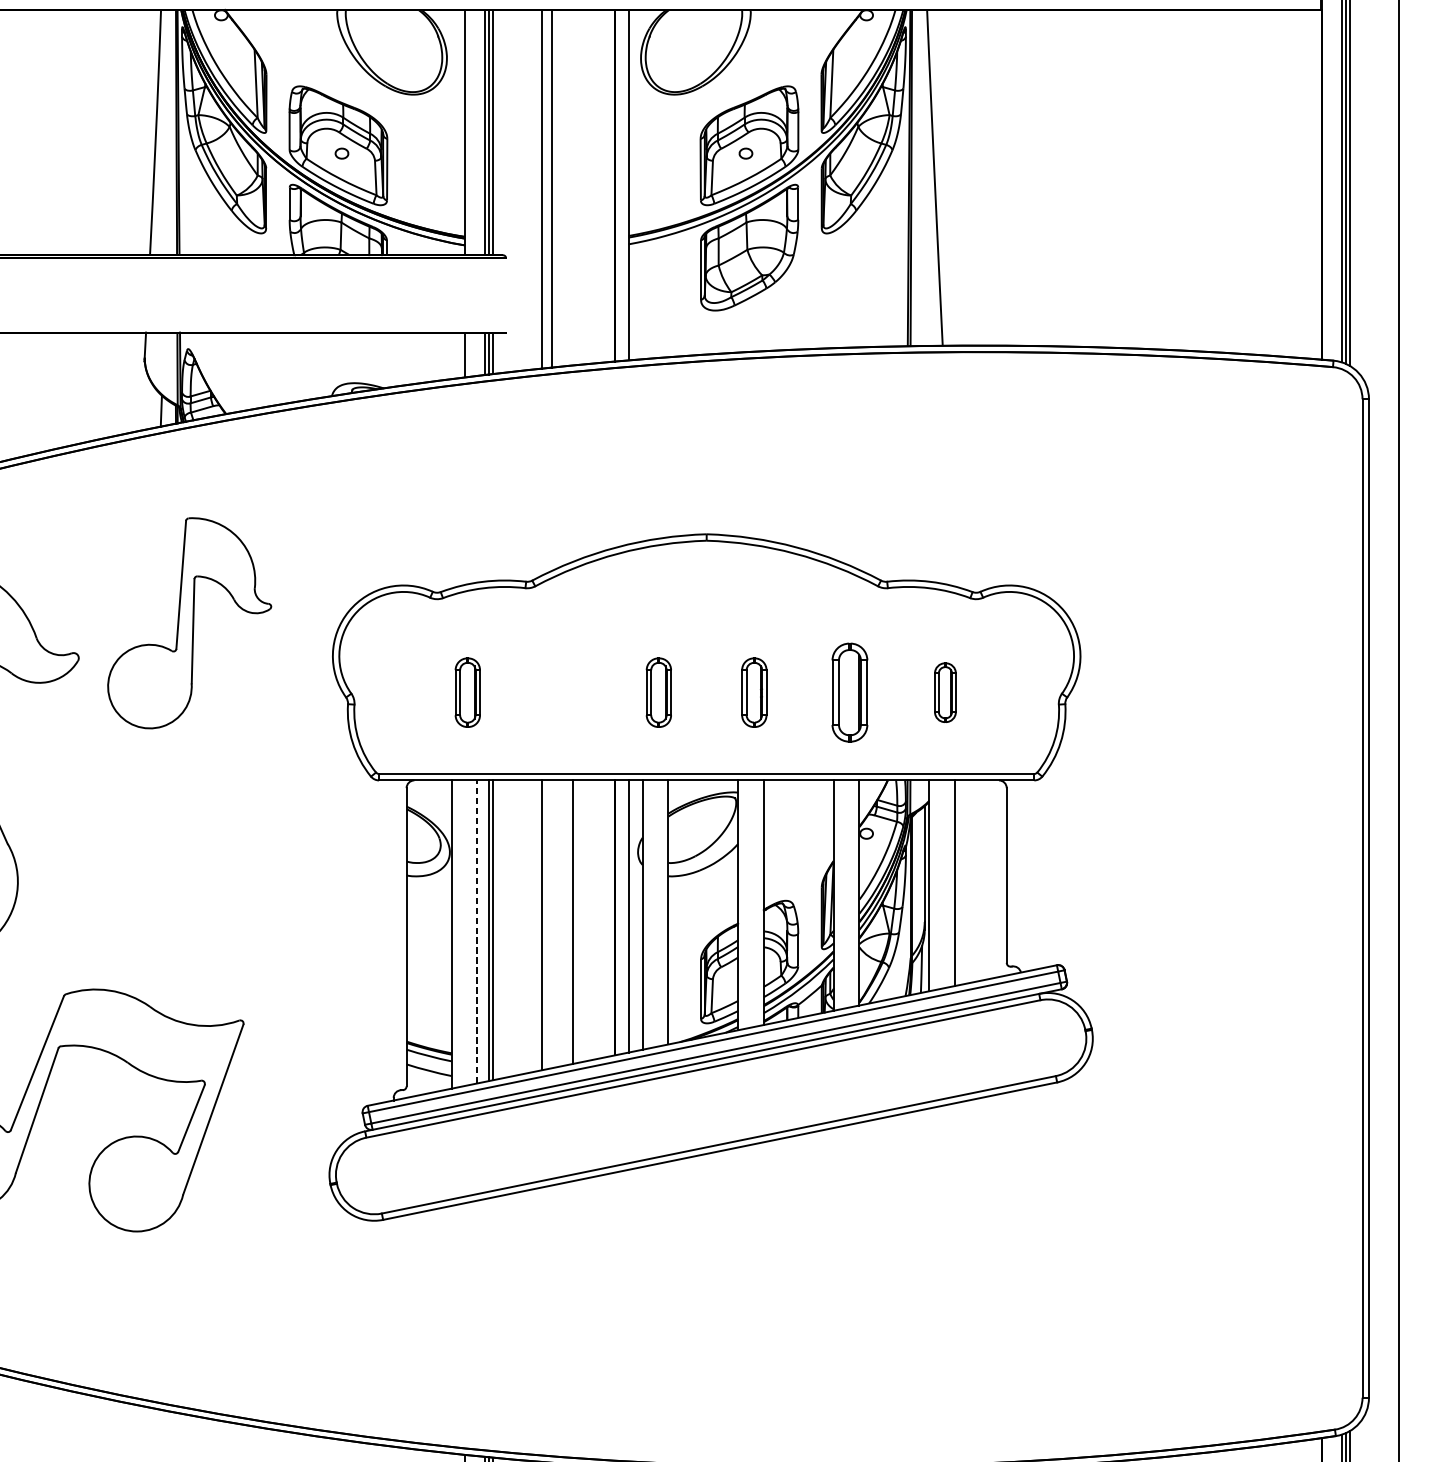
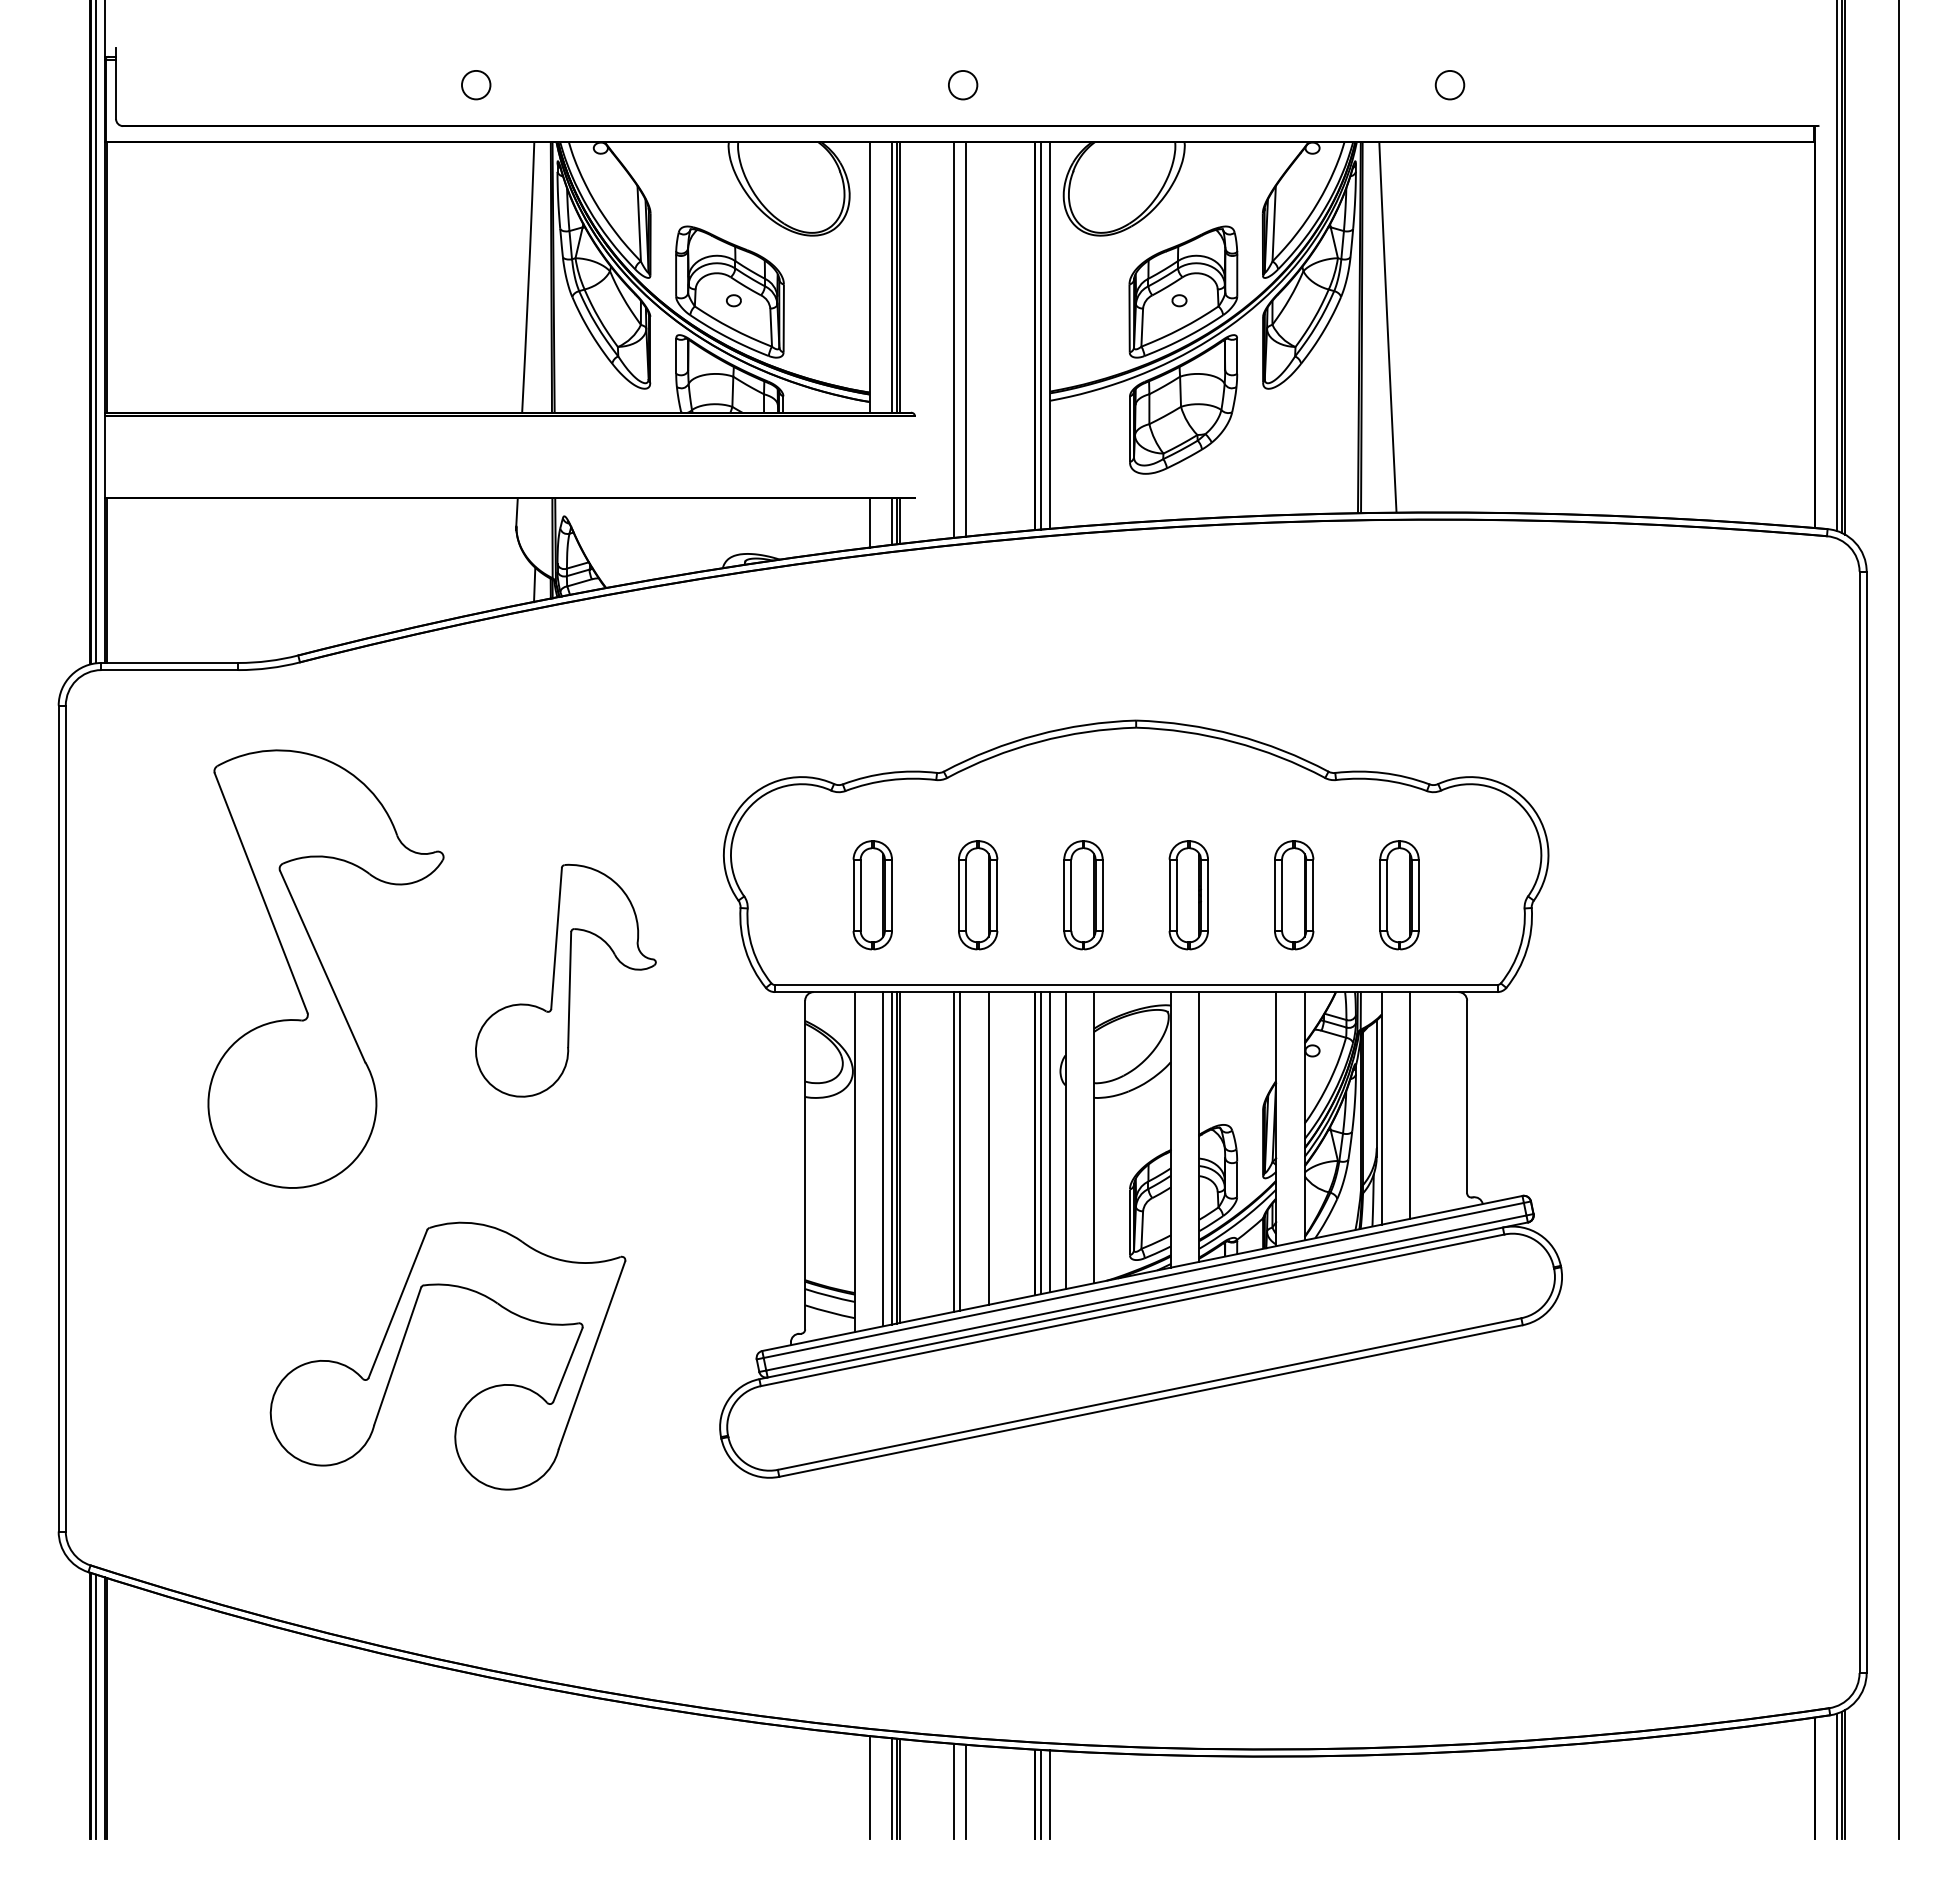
line: (619, 185) -> (1040, 335), added
part: (189, 623) -> (565, 980), moved
part: (467, 692) -> (872, 895), size x1.43
part: (563, 692) -> (978, 895), added
part: (658, 692) -> (1083, 895), size x1.43
part: (754, 692) -> (1188, 895), size x1.43
part: (945, 692) -> (1399, 895), size x1.67
line: (619, 917) -> (1040, 1143), added
line: (547, 924) -> (960, 1151), added
line: (477, 931) -> (883, 1158), dashed -> solid
line: (485, 931) -> (892, 1158), added

